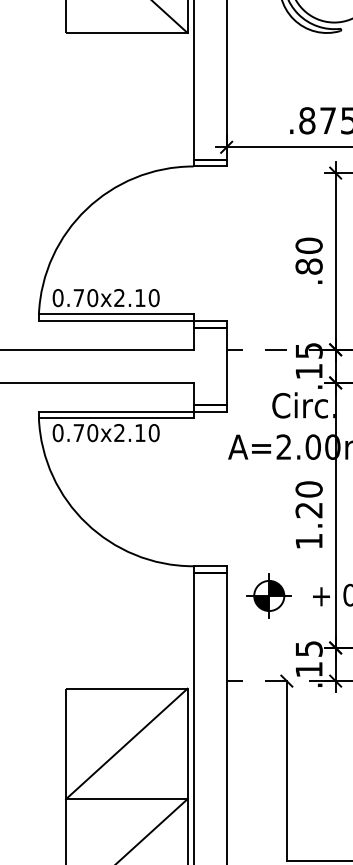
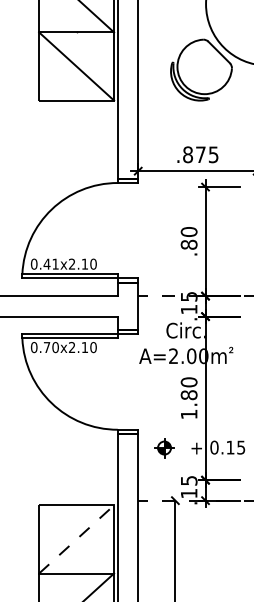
text: (84, 296) -> (50, 263), 0.70x2.10 -> 0.41x2.10
text: (308, 510) -> (188, 395), 1.20 -> 1.80
part: (269, 595) -> (164, 447), size x0.7
line: (126, 744) -> (76, 539), solid -> dashed

